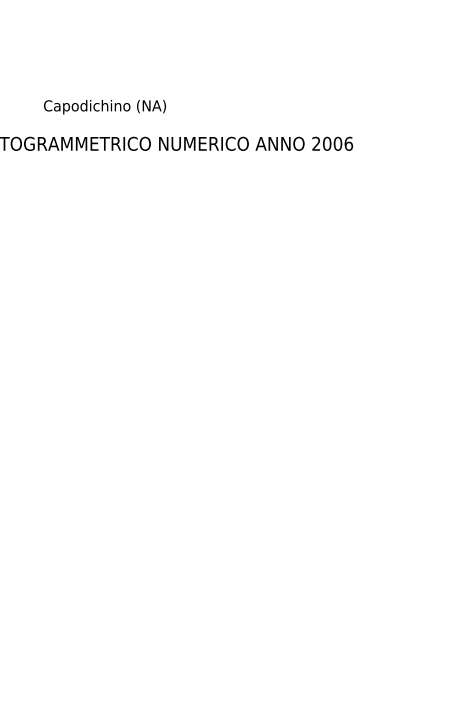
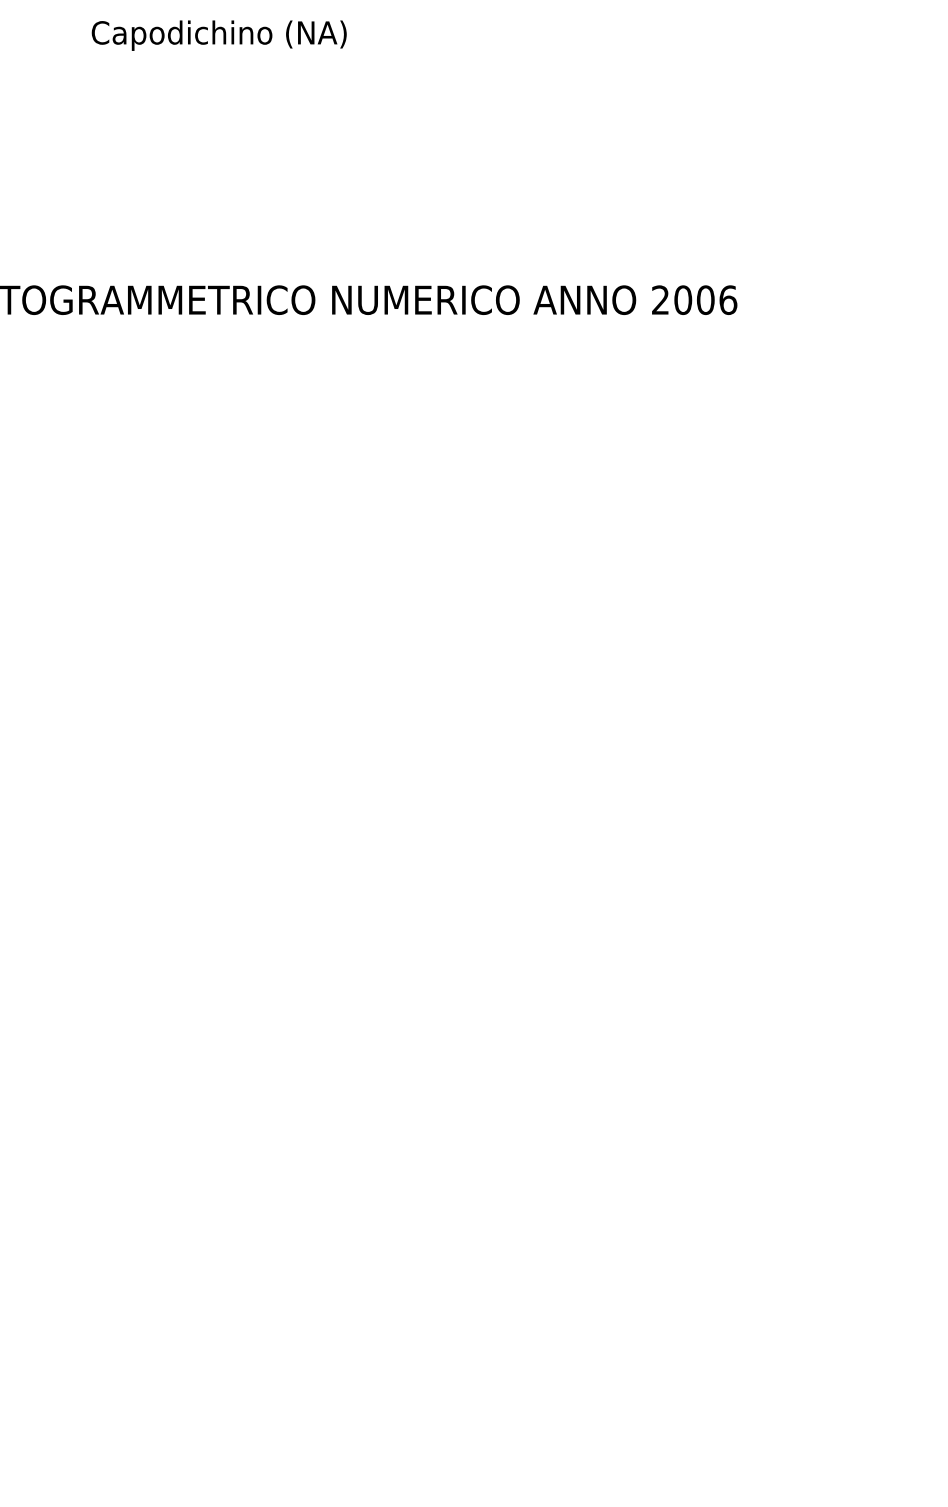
text: (104, 107) -> (218, 36), moved

